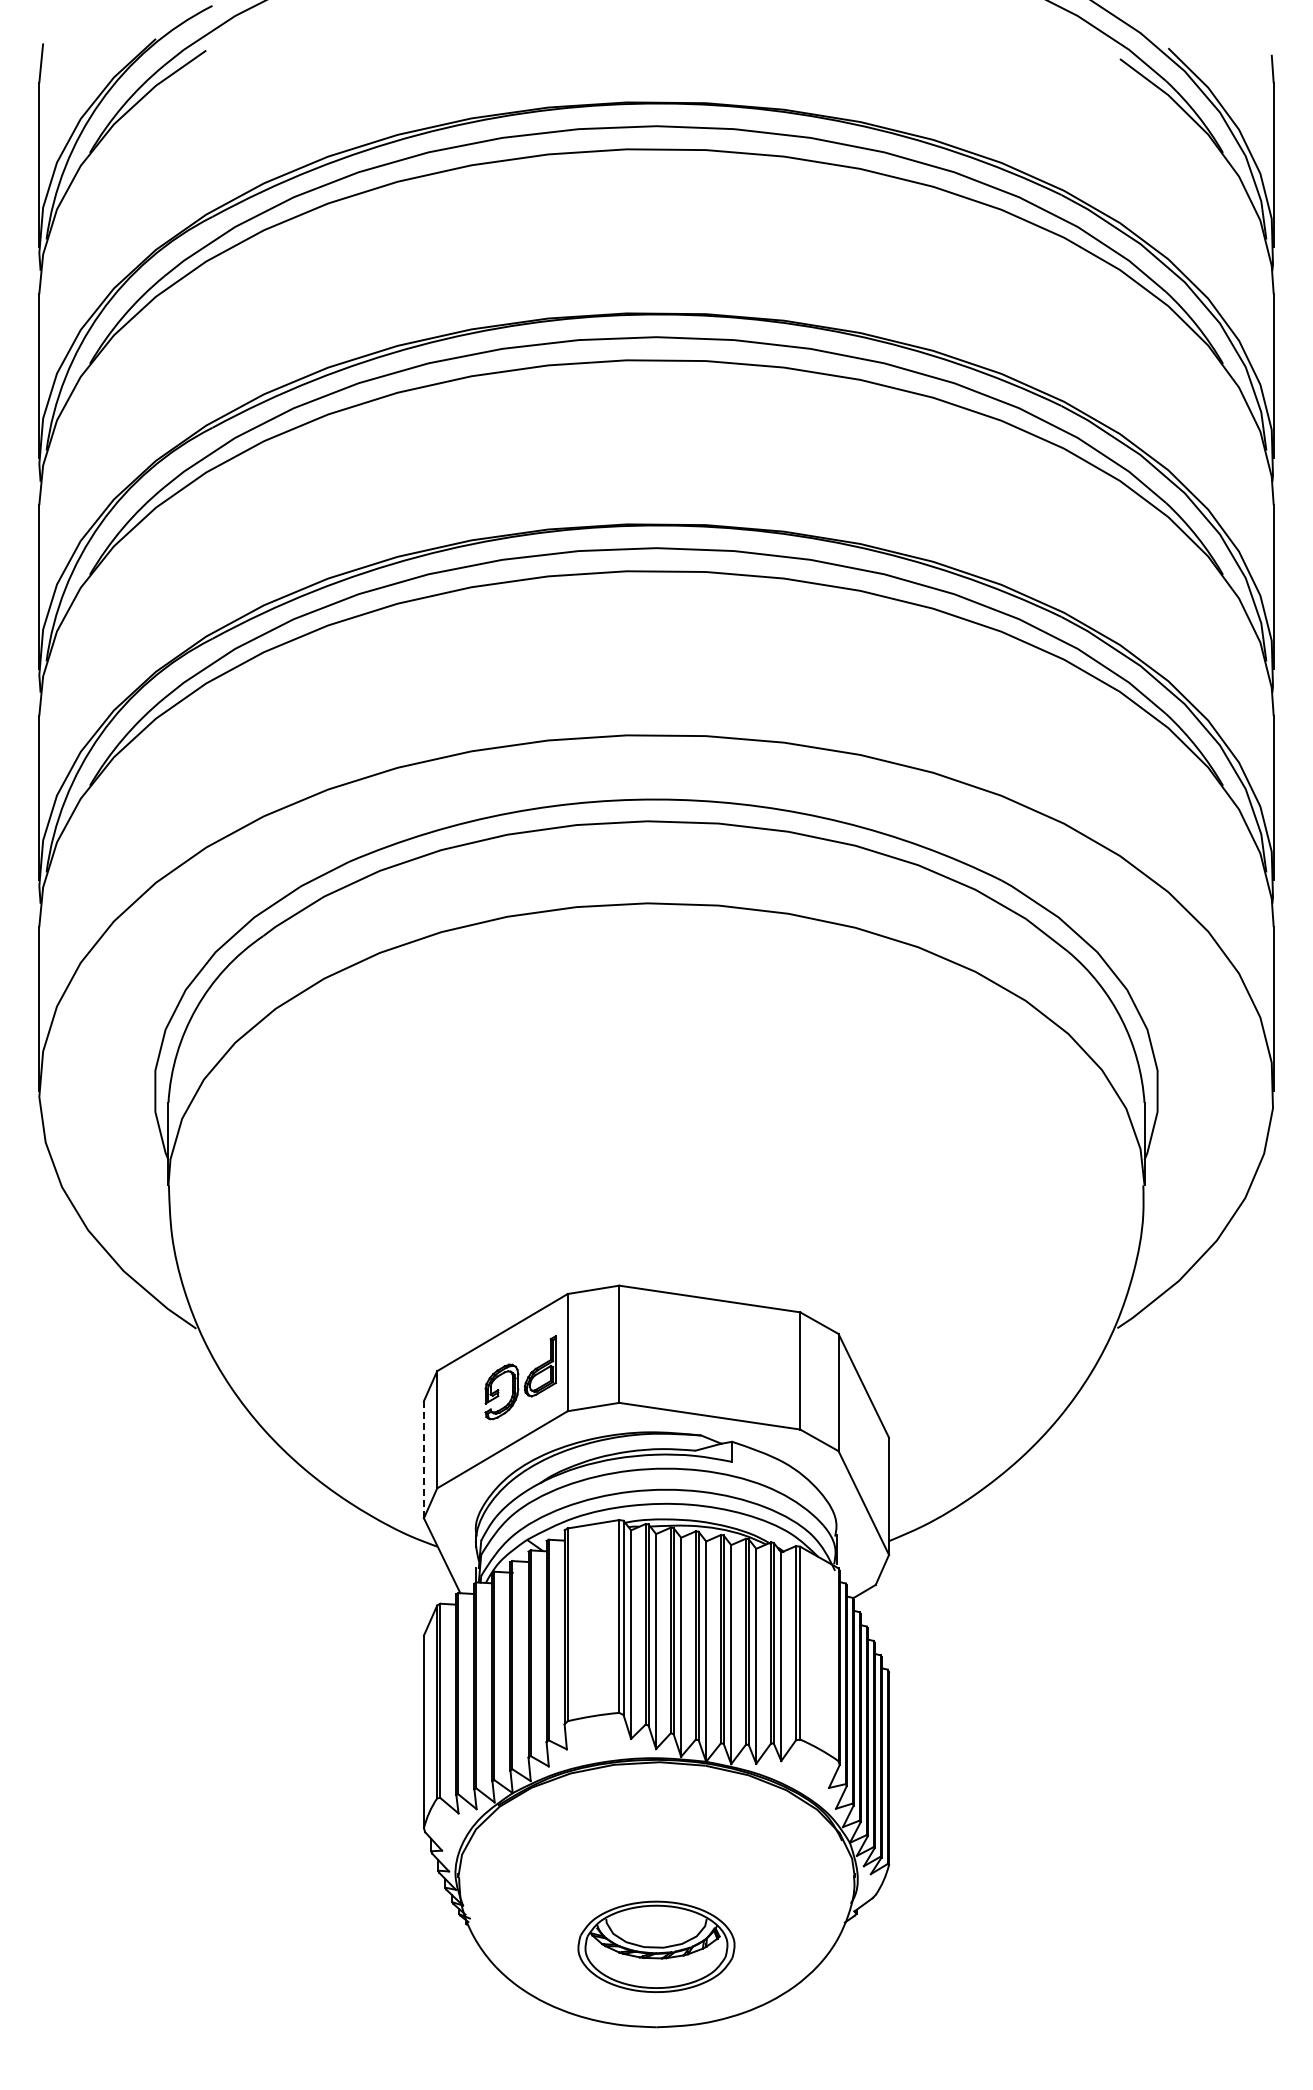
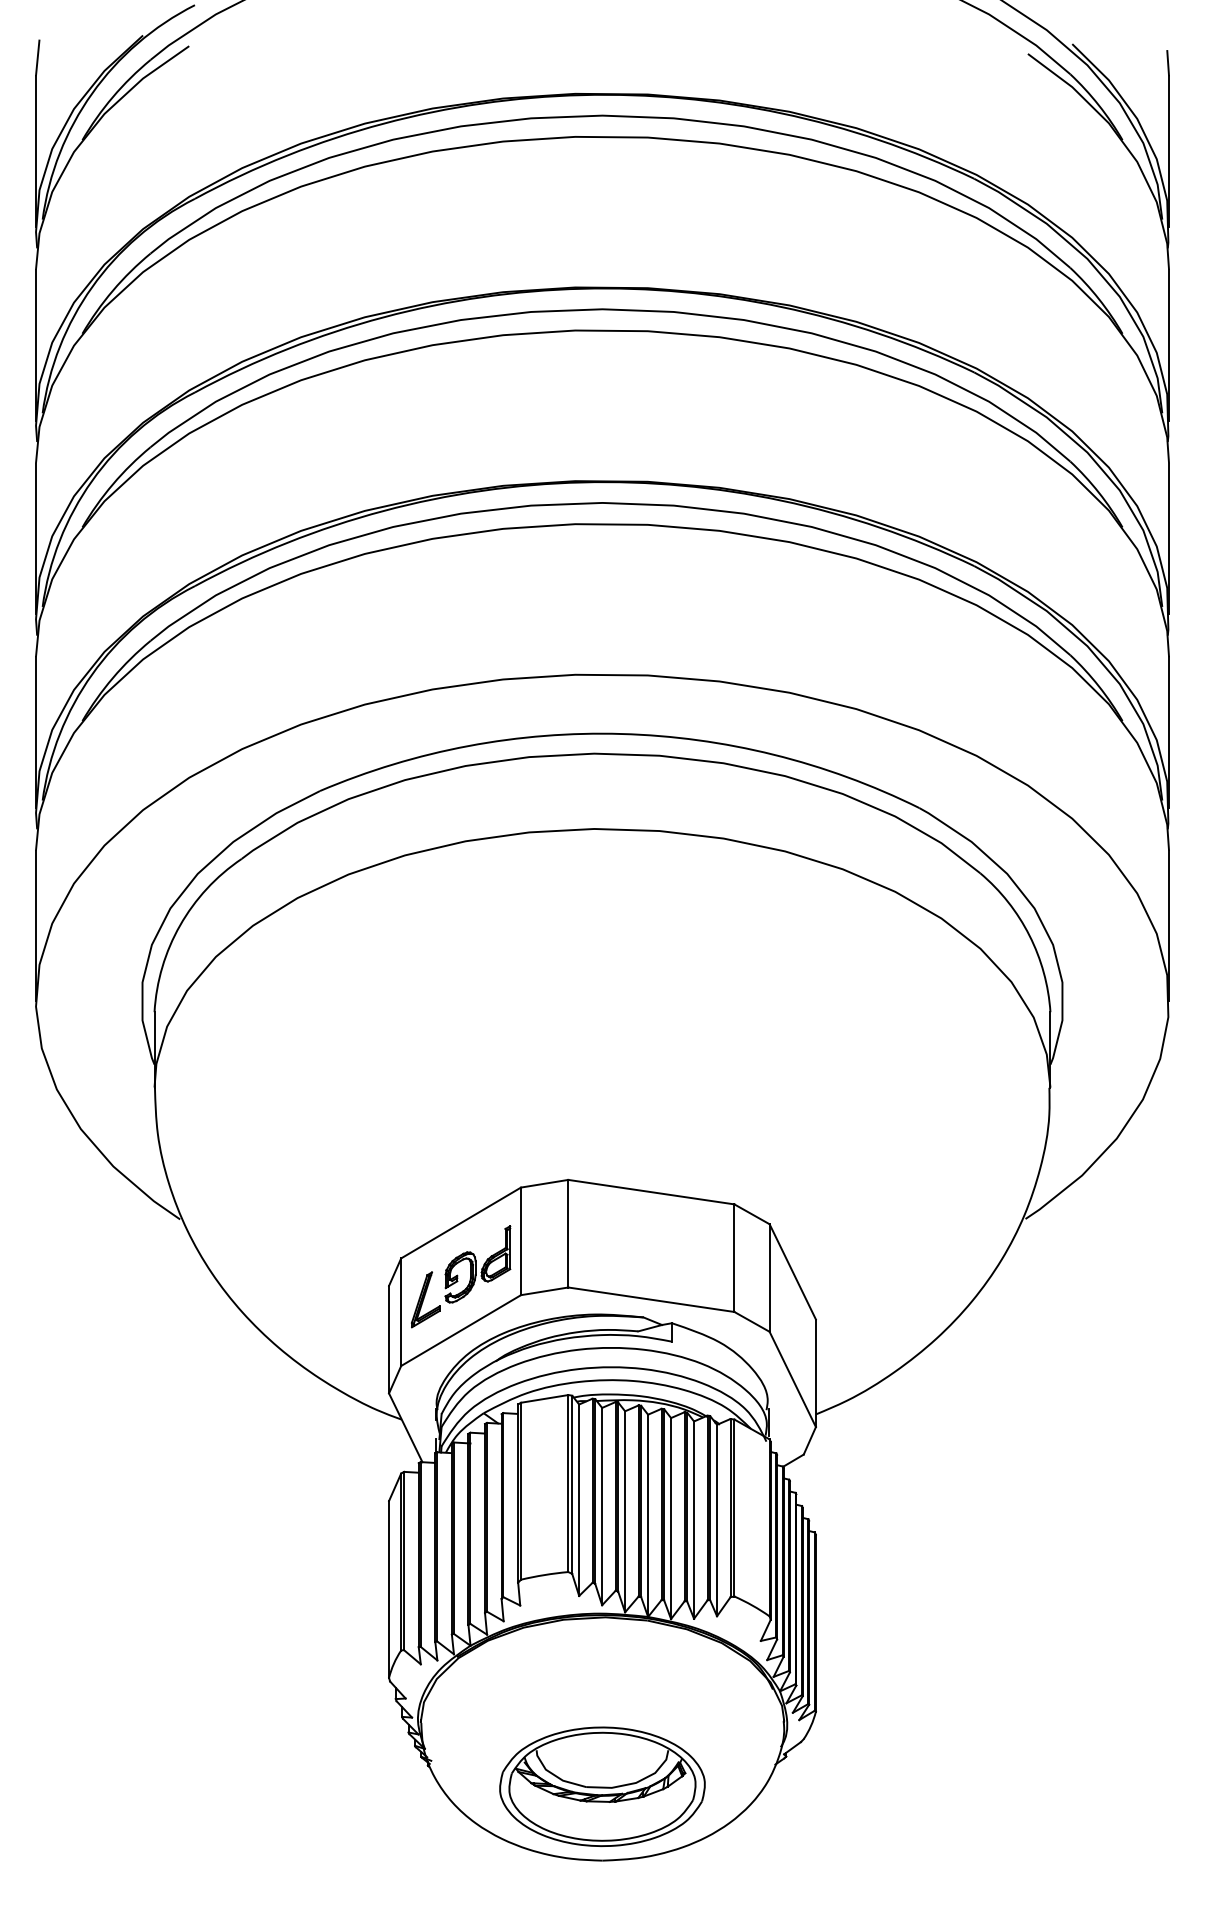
part: (463, 1416) -> (425, 1299), added
line: (423, 1459) -> (388, 1339), dashed -> solid
part: (656, 1946) -> (602, 1786), size x1.43

